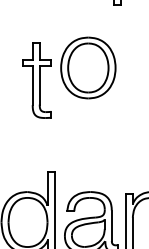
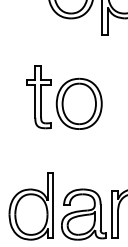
part: (87, 67) -> (78, 103), moved

